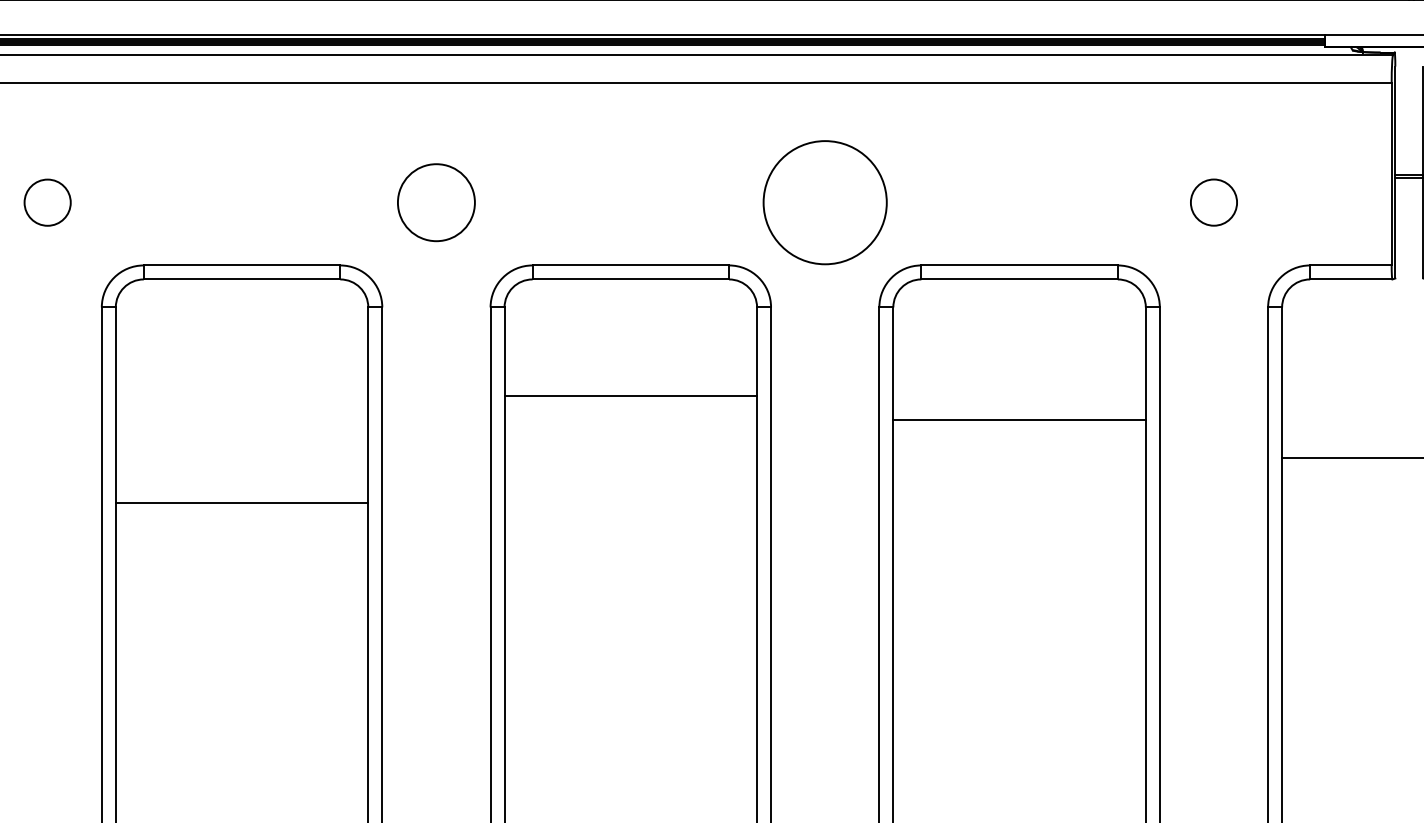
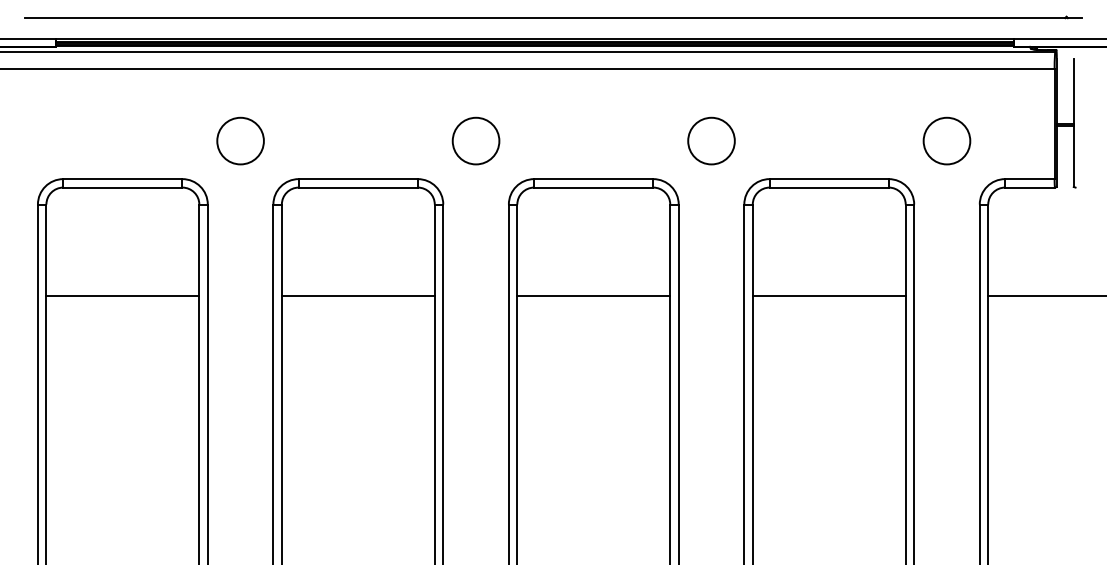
circle: (47, 201) -> (240, 140), size x1.67
circle: (825, 201) -> (711, 140), size x0.62
circle: (1213, 201) -> (946, 140), size x1.67
line: (630, 394) -> (593, 295), moved
line: (1018, 419) -> (828, 295), moved
line: (240, 502) -> (357, 295), moved

